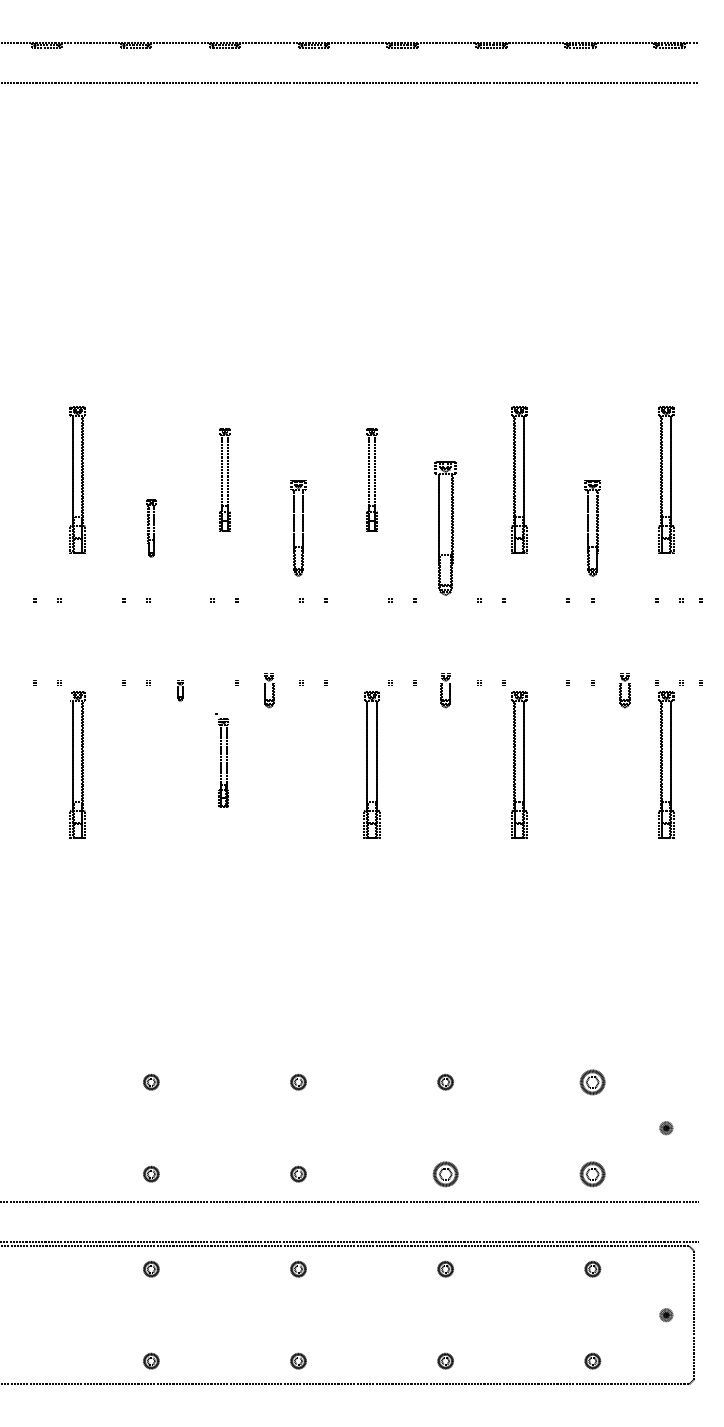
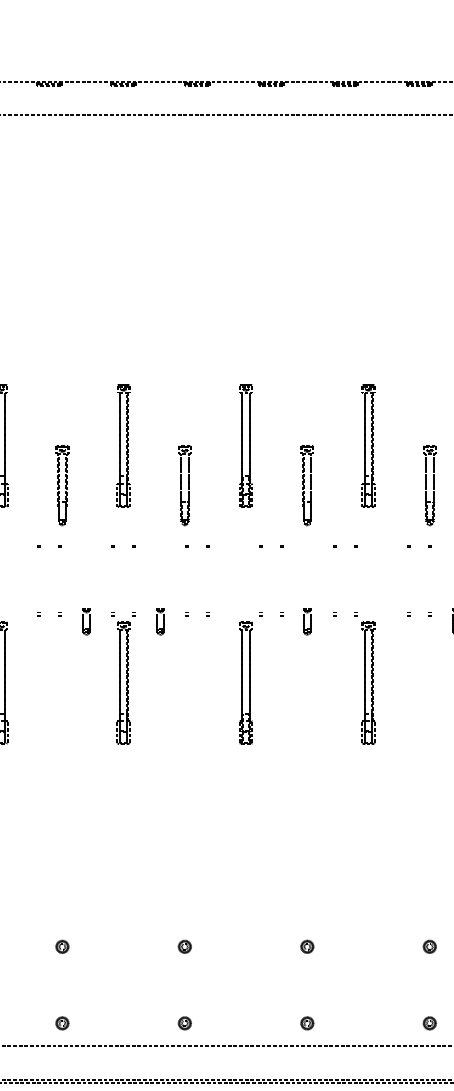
part: (224, 479) -> (123, 445), size x1.43
part: (371, 479) -> (245, 445), size x1.43
part: (151, 528) -> (62, 485), size x1.67
part: (445, 528) -> (307, 485), size x0.71
part: (180, 690) -> (86, 620), size x1.67
part: (221, 759) -> (120, 678), size x1.67
part: (592, 1081) -> (429, 946), size x0.62
part: (445, 1173) -> (307, 1022), size x0.62
part: (592, 1173) -> (429, 1022), size x0.62

